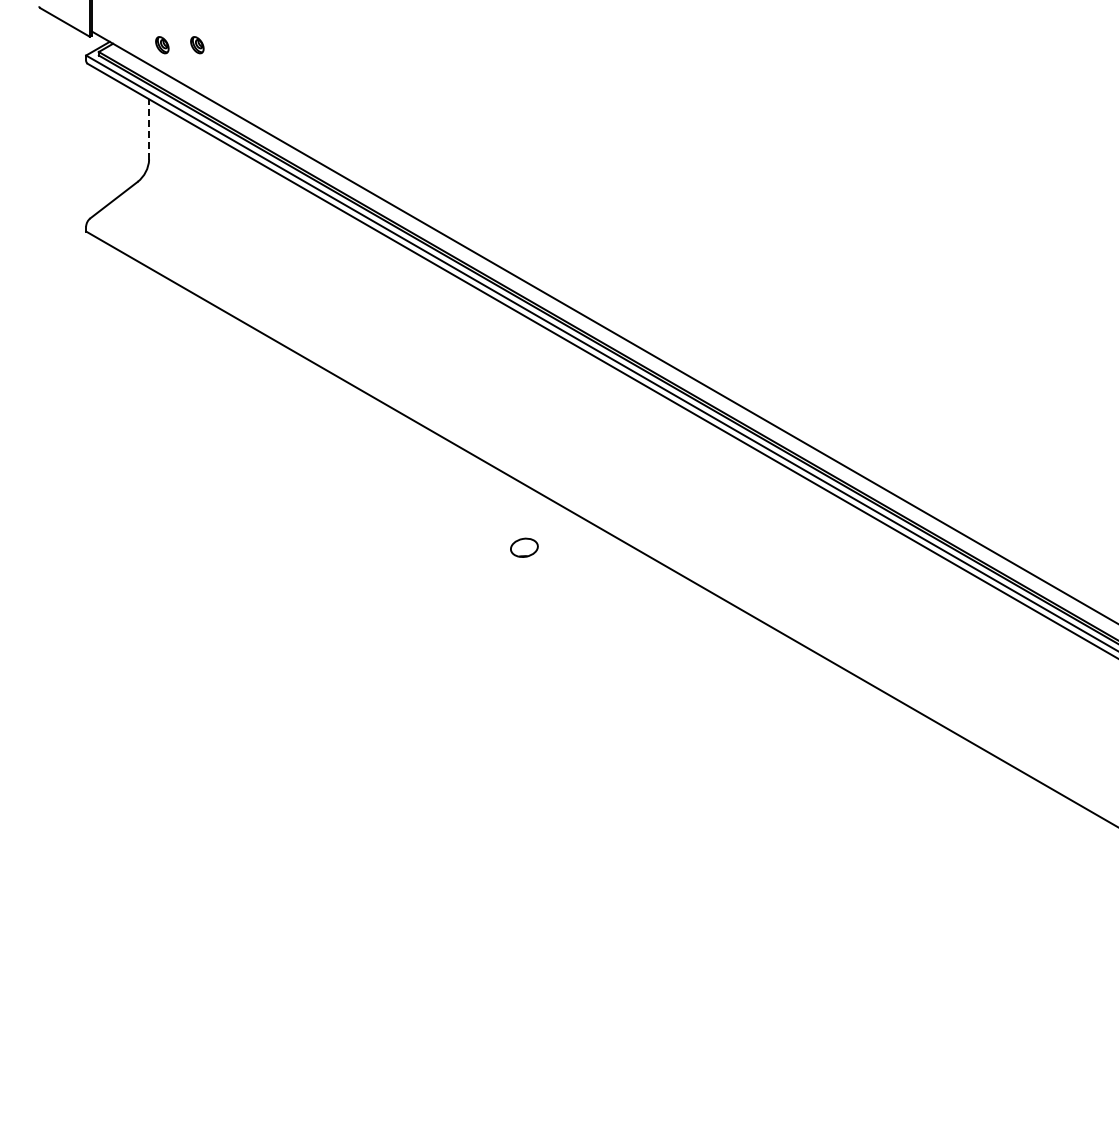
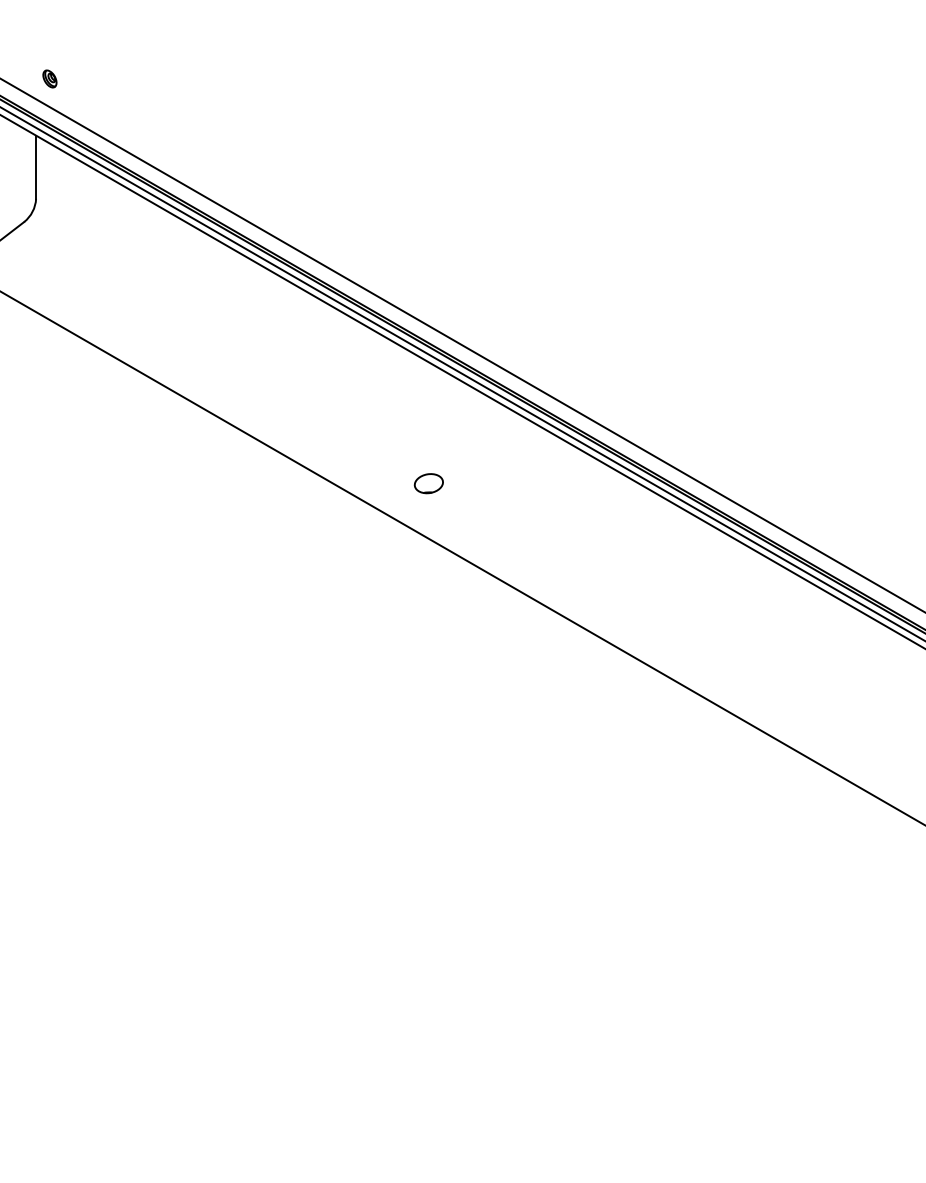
part: (197, 45) -> (86, 79), removed
line: (149, 128) -> (36, 166), dashed -> solid
part: (524, 547) -> (428, 483), moved

